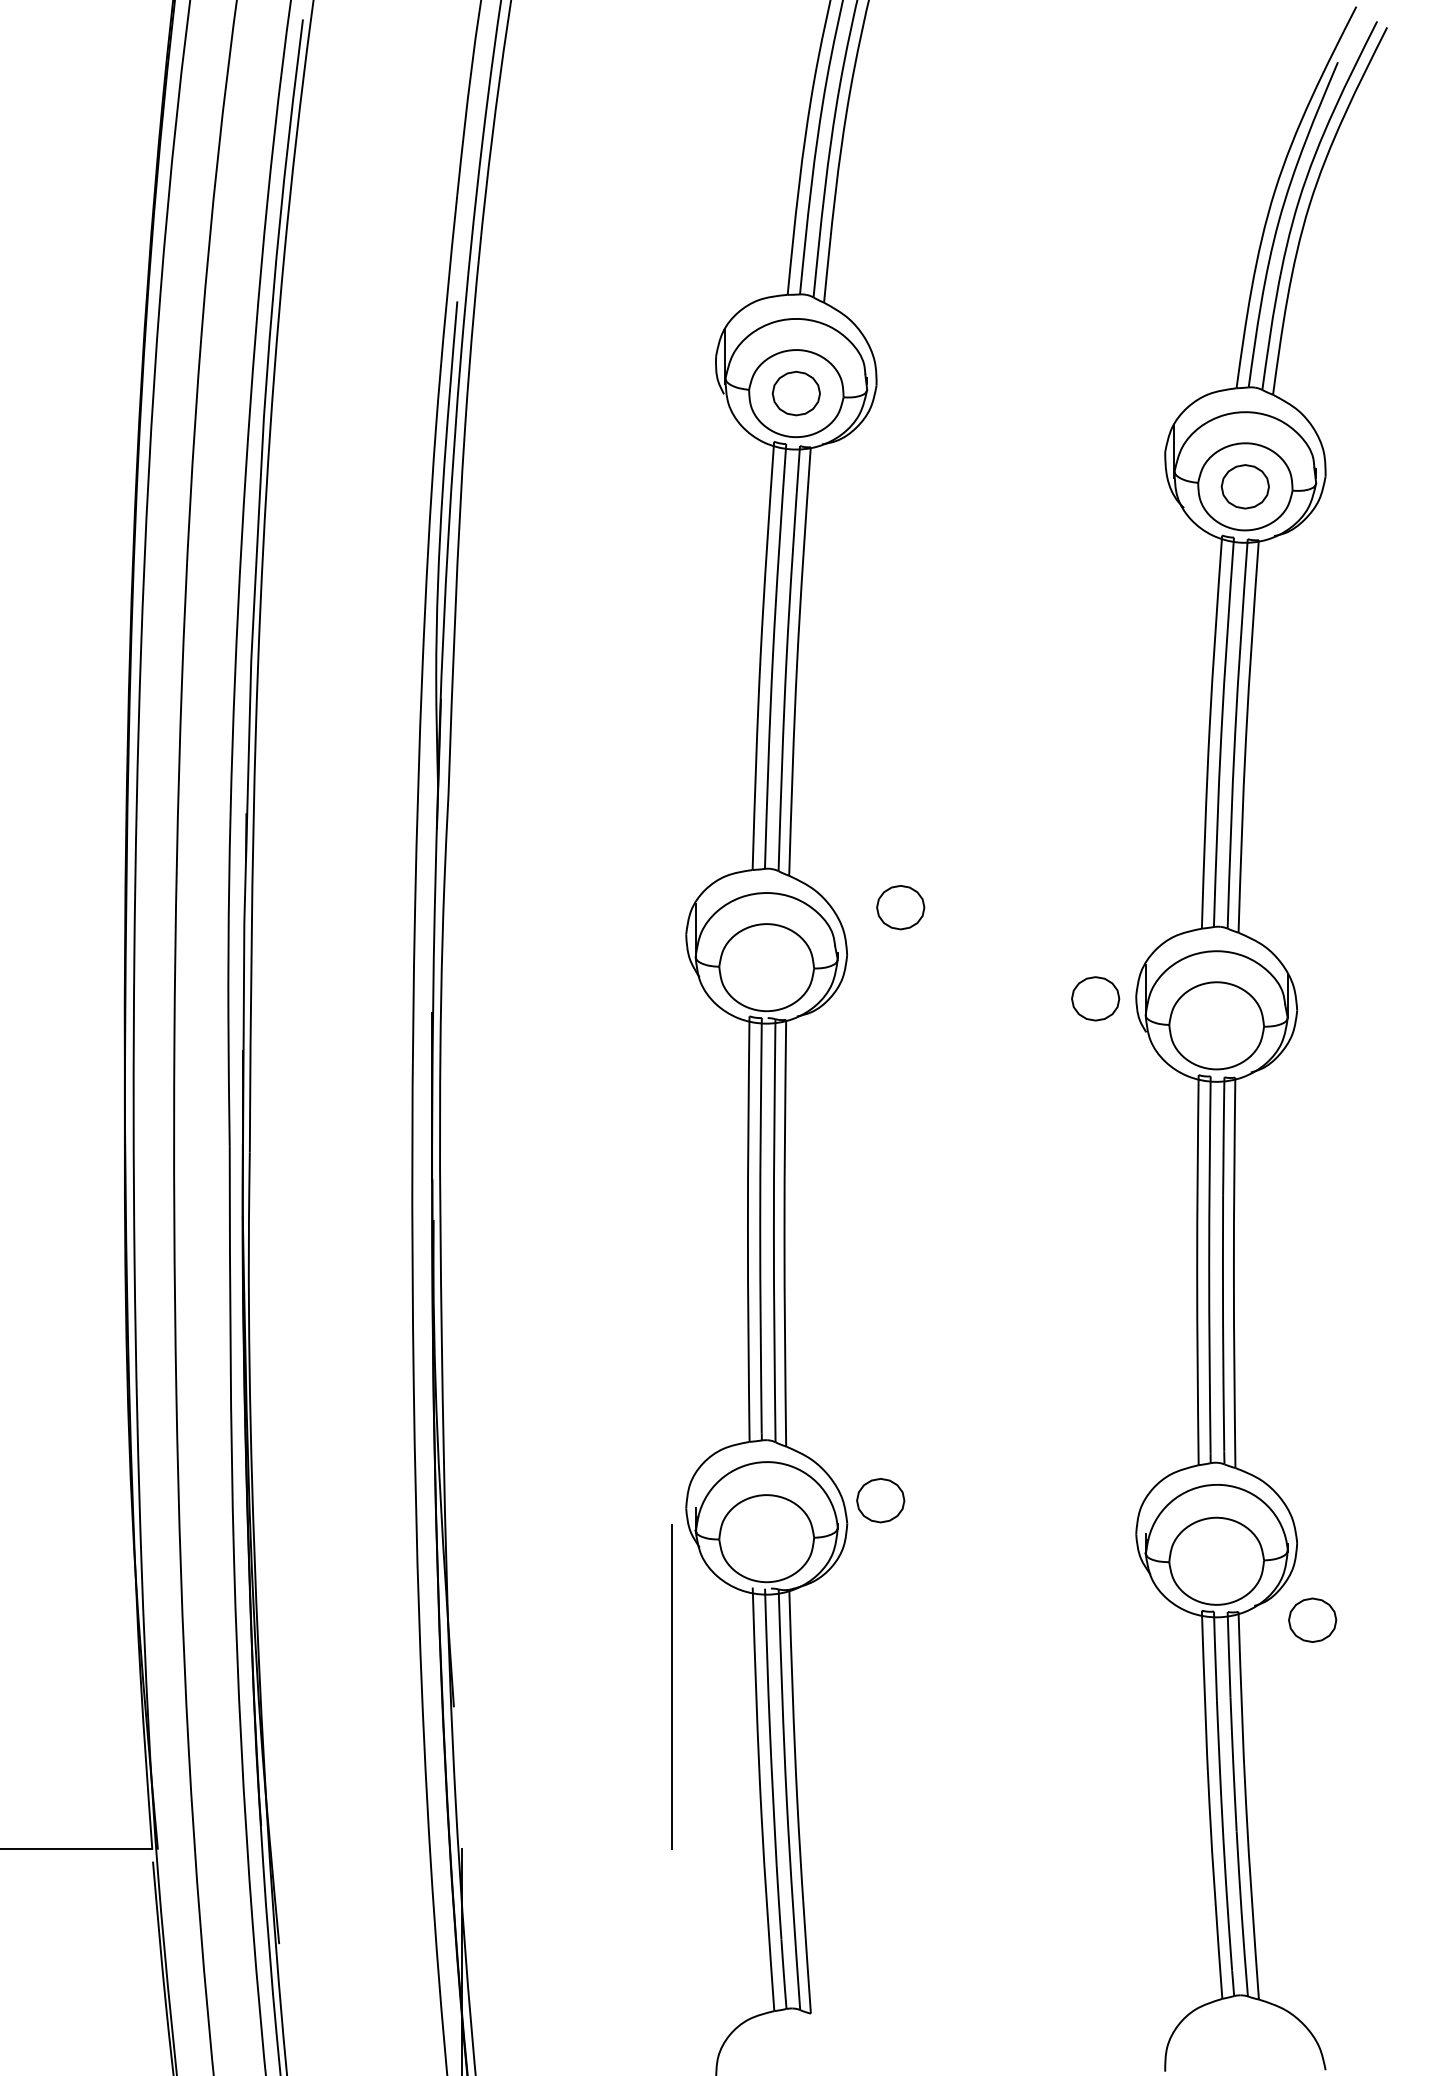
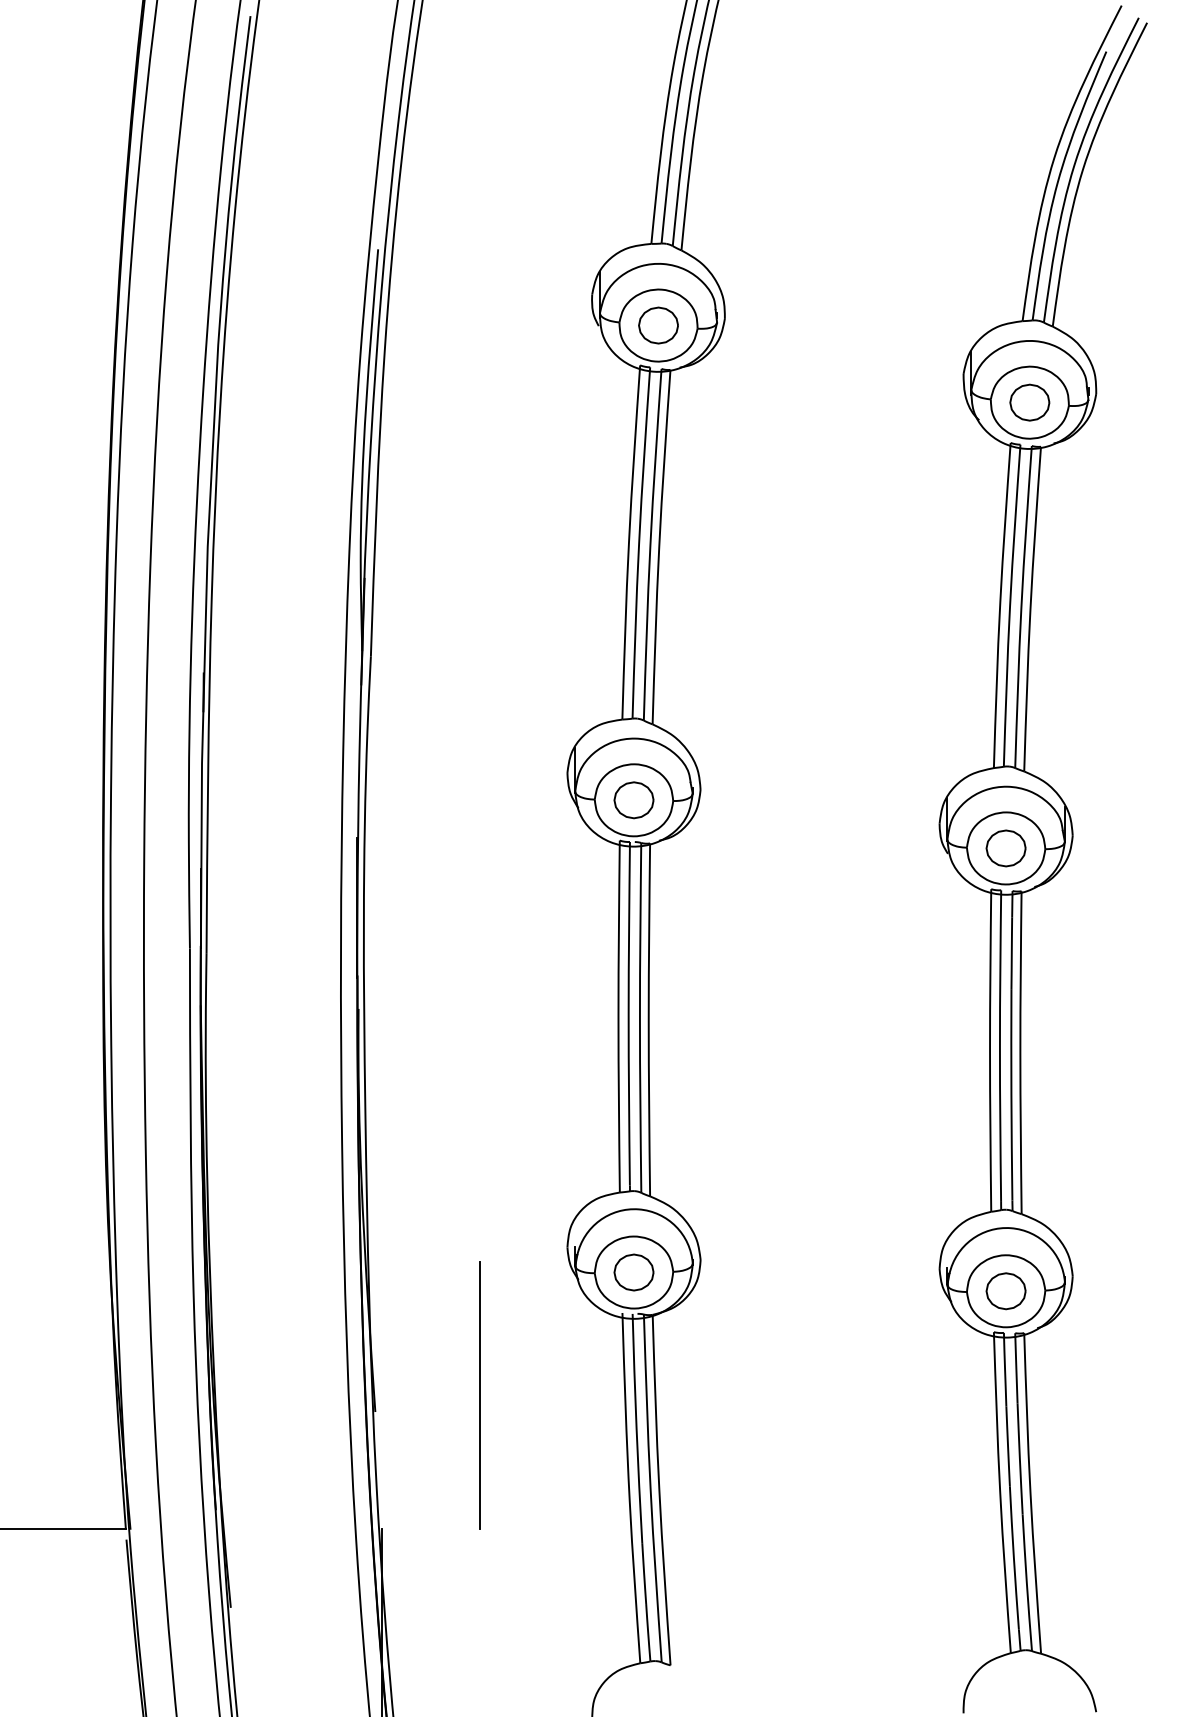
part: (900, 907) -> (633, 800), moved
part: (1095, 998) -> (1005, 848), moved
part: (880, 1500) -> (633, 1272), moved
part: (1312, 1619) -> (1005, 1290), moved
line: (671, 1686) -> (479, 1394), moved

